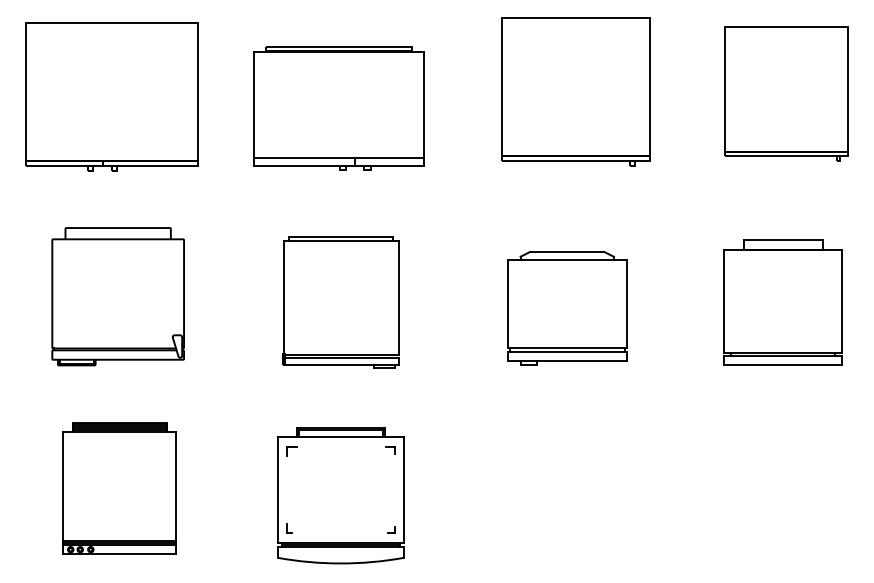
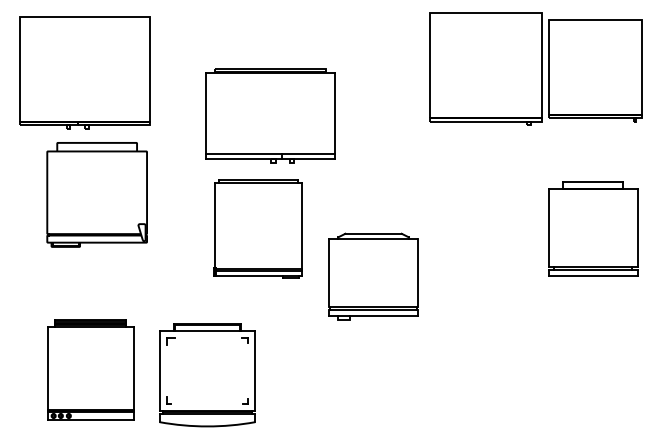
part: (575, 91) -> (485, 69), moved
part: (338, 108) -> (270, 116), moved
part: (117, 296) -> (96, 194), moved
part: (567, 308) -> (373, 276), moved
part: (340, 495) -> (207, 374), moved

